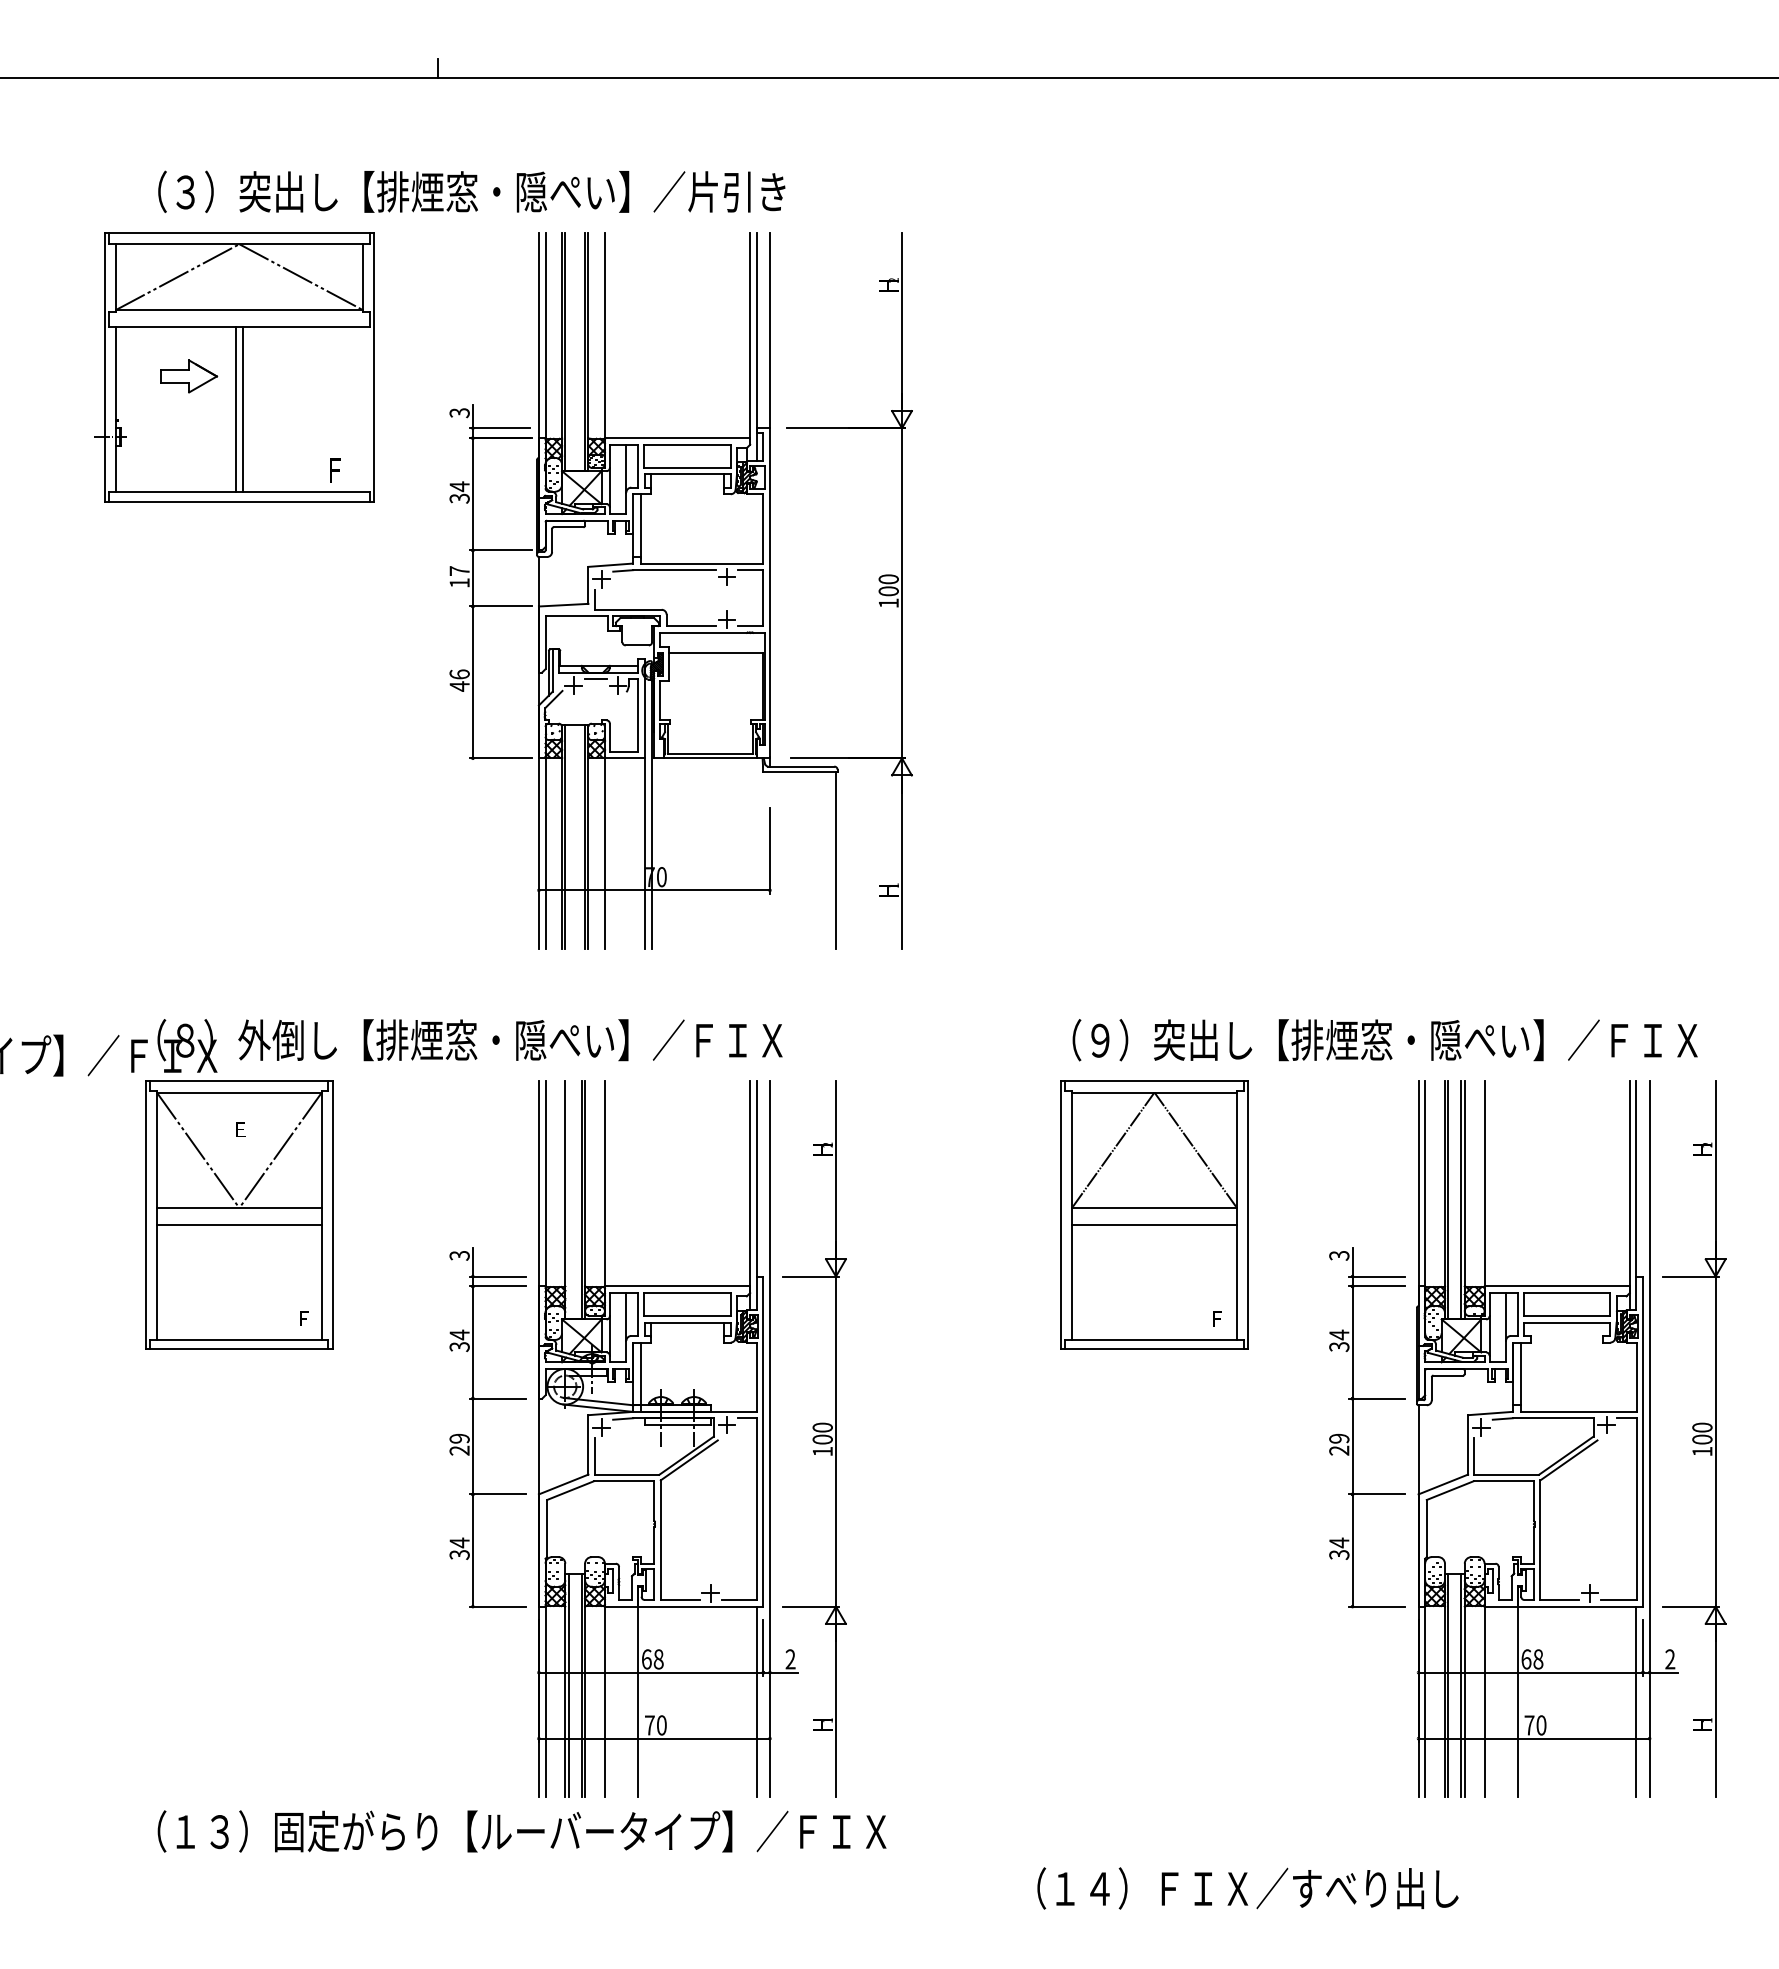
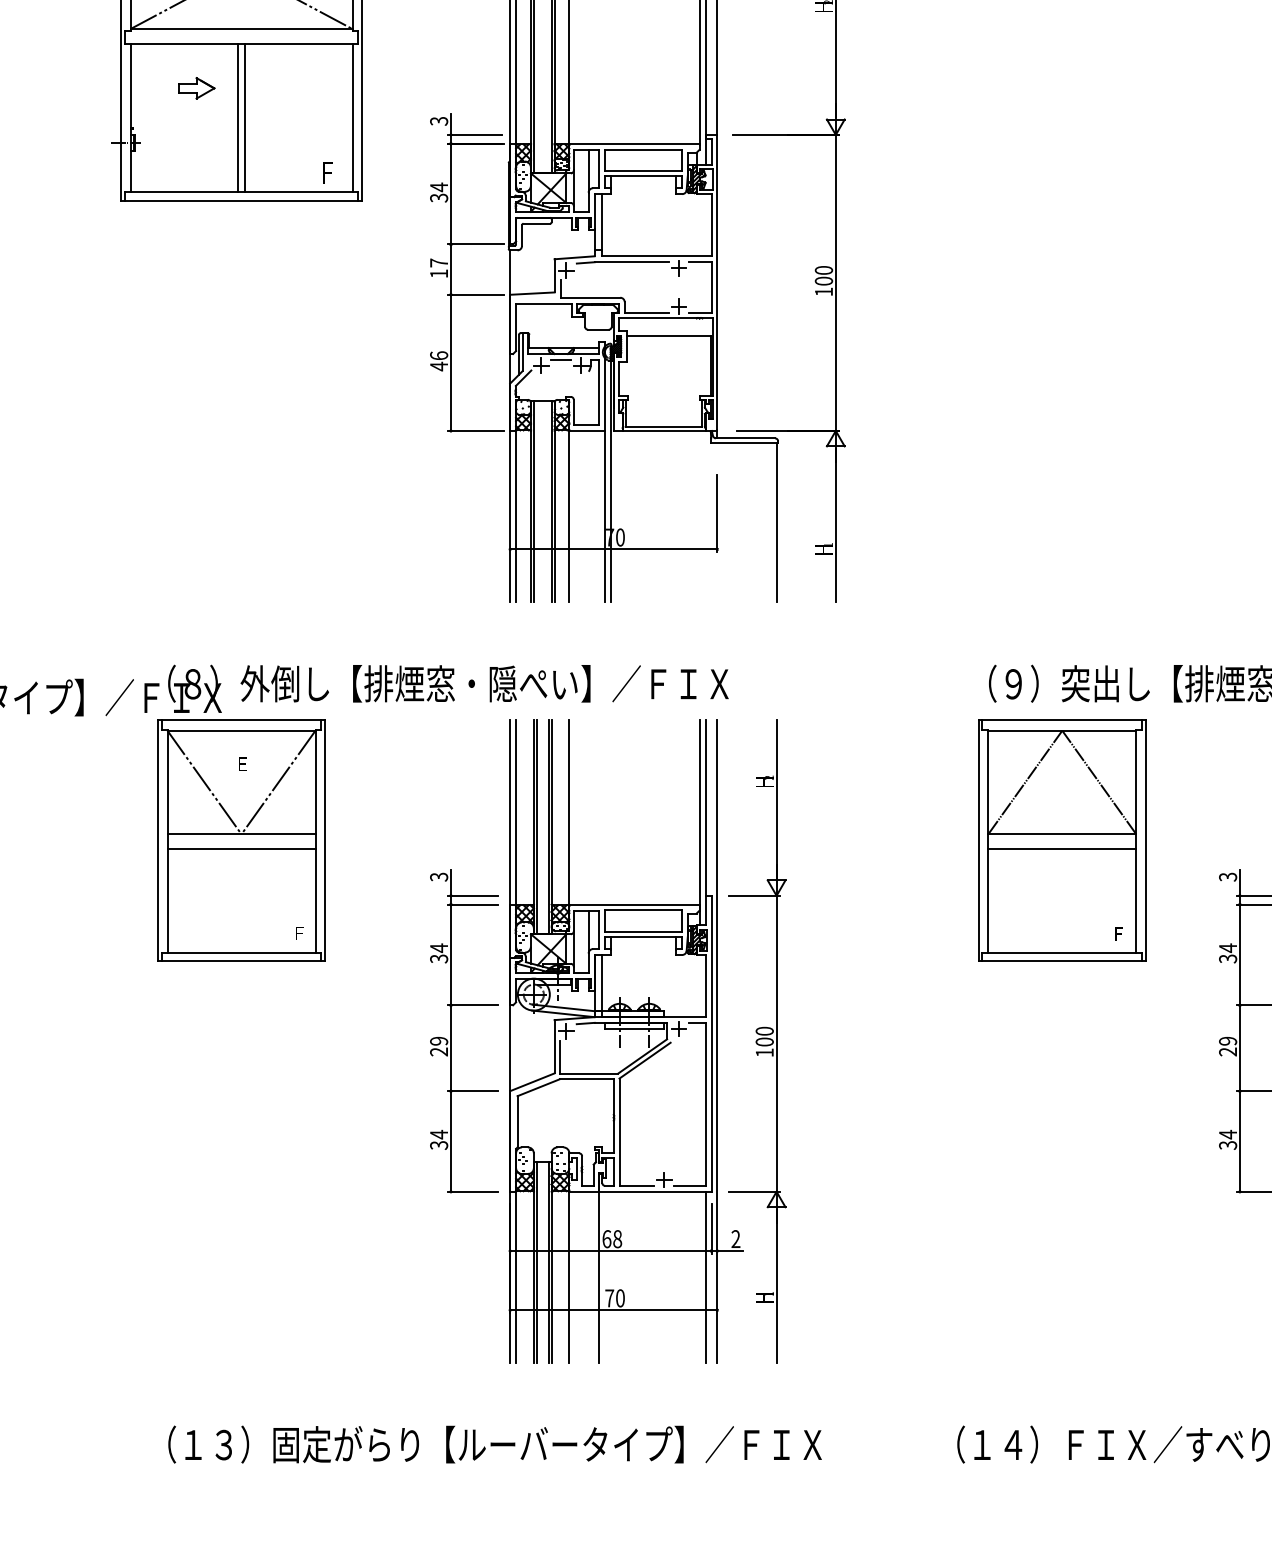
part: (189, 375) -> (196, 87), size x0.71
line: (363, 408) -> (352, 117), added
line: (568, 1199) -> (536, 826), added
text: (521, 1831) -> (494, 1444), moved

